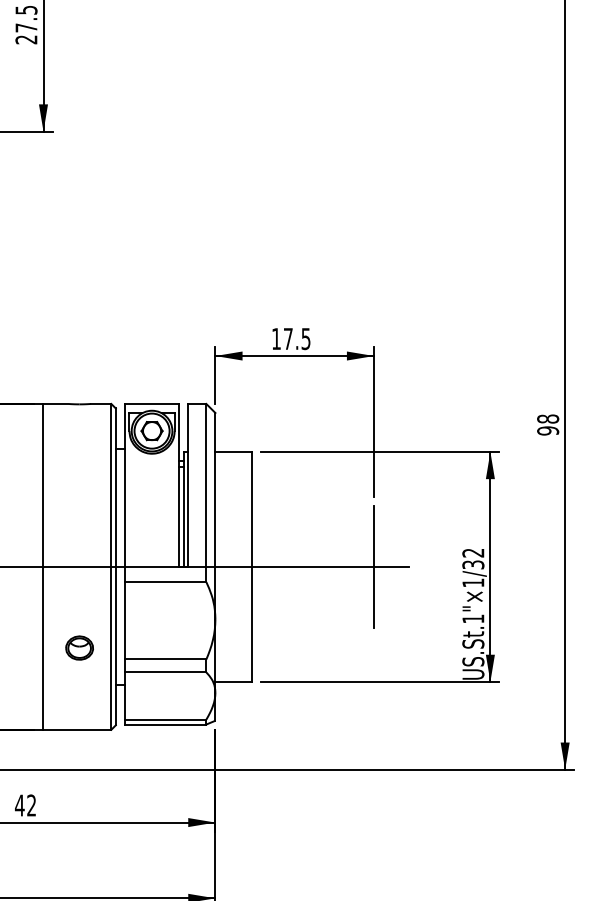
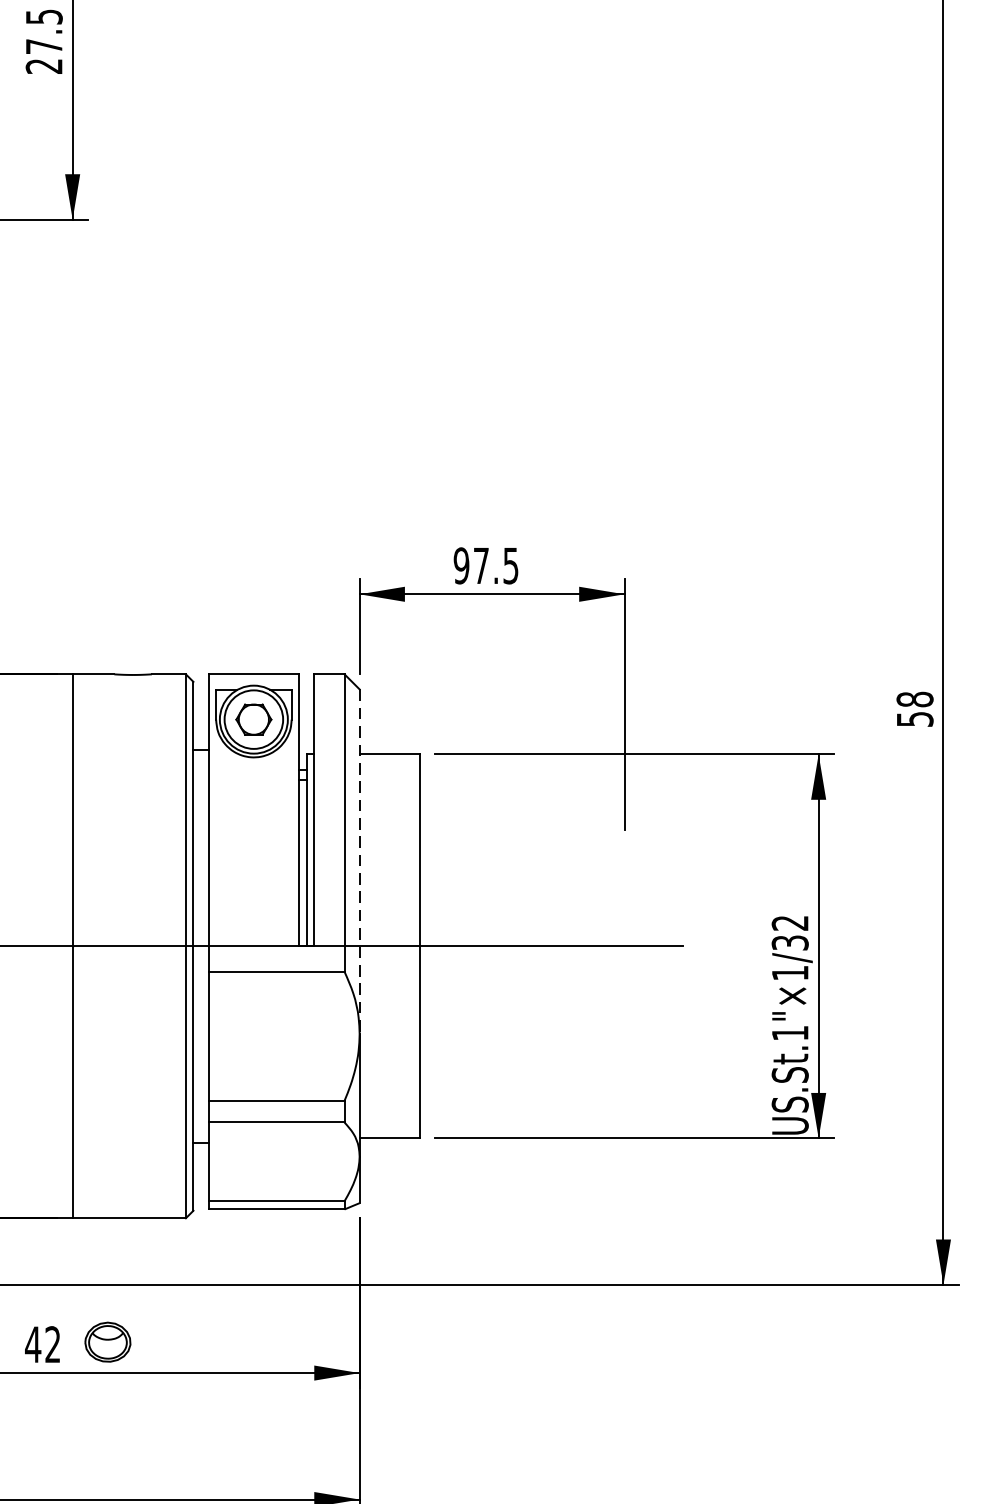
text: (276, 338) -> (461, 565), 17.5 -> 97.5
text: (547, 430) -> (913, 718), 98 -> 58
line: (215, 516) -> (359, 862), solid -> dashed
line: (374, 567) -> (625, 947), removed
part: (79, 647) -> (107, 1341), moved

